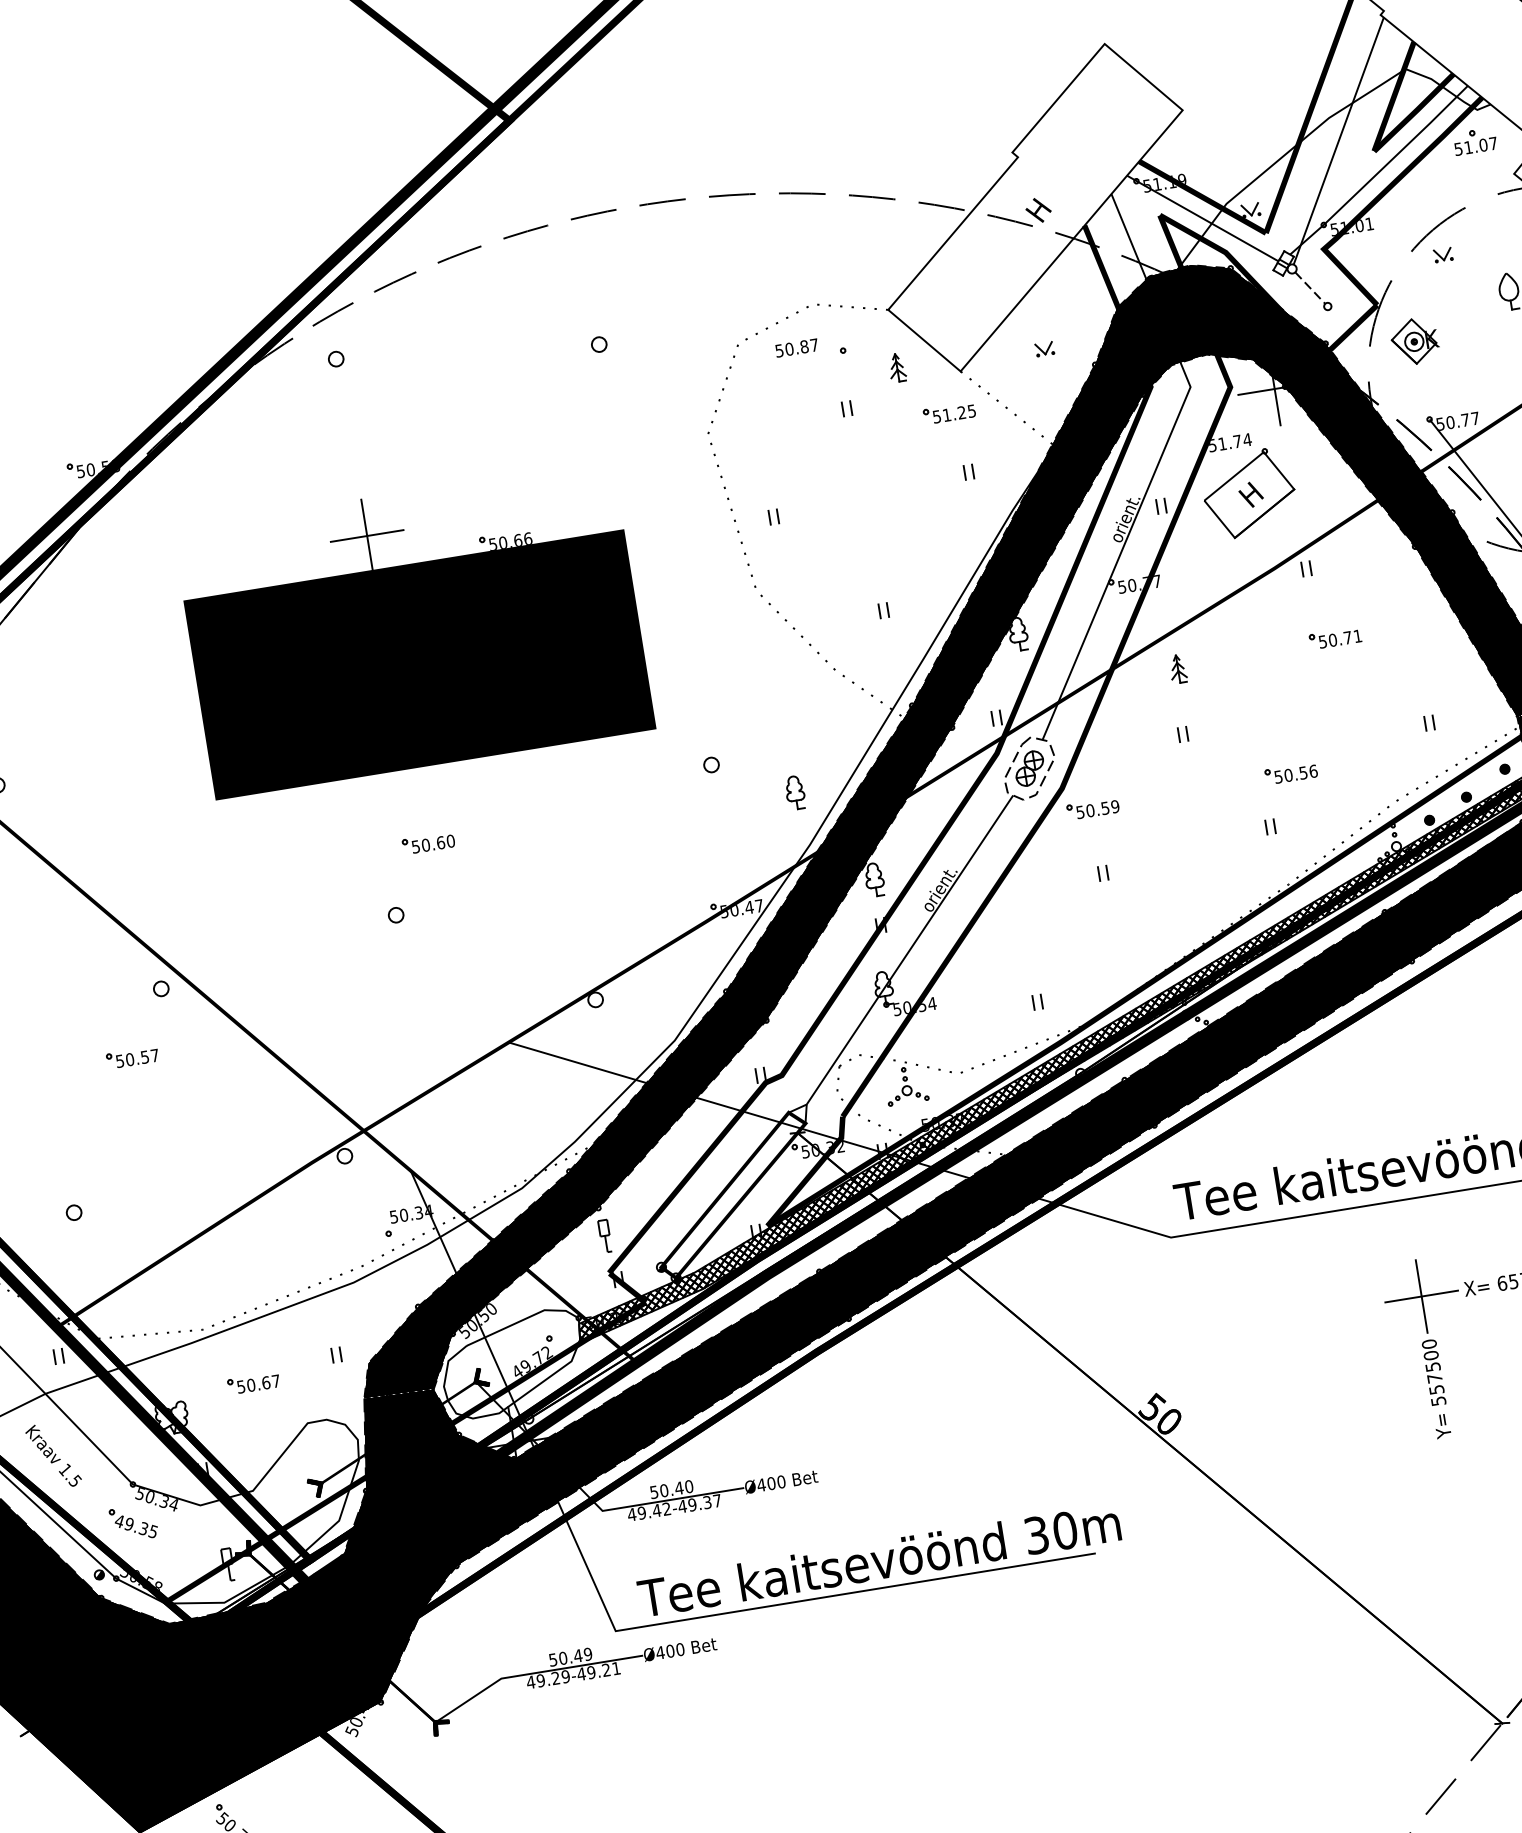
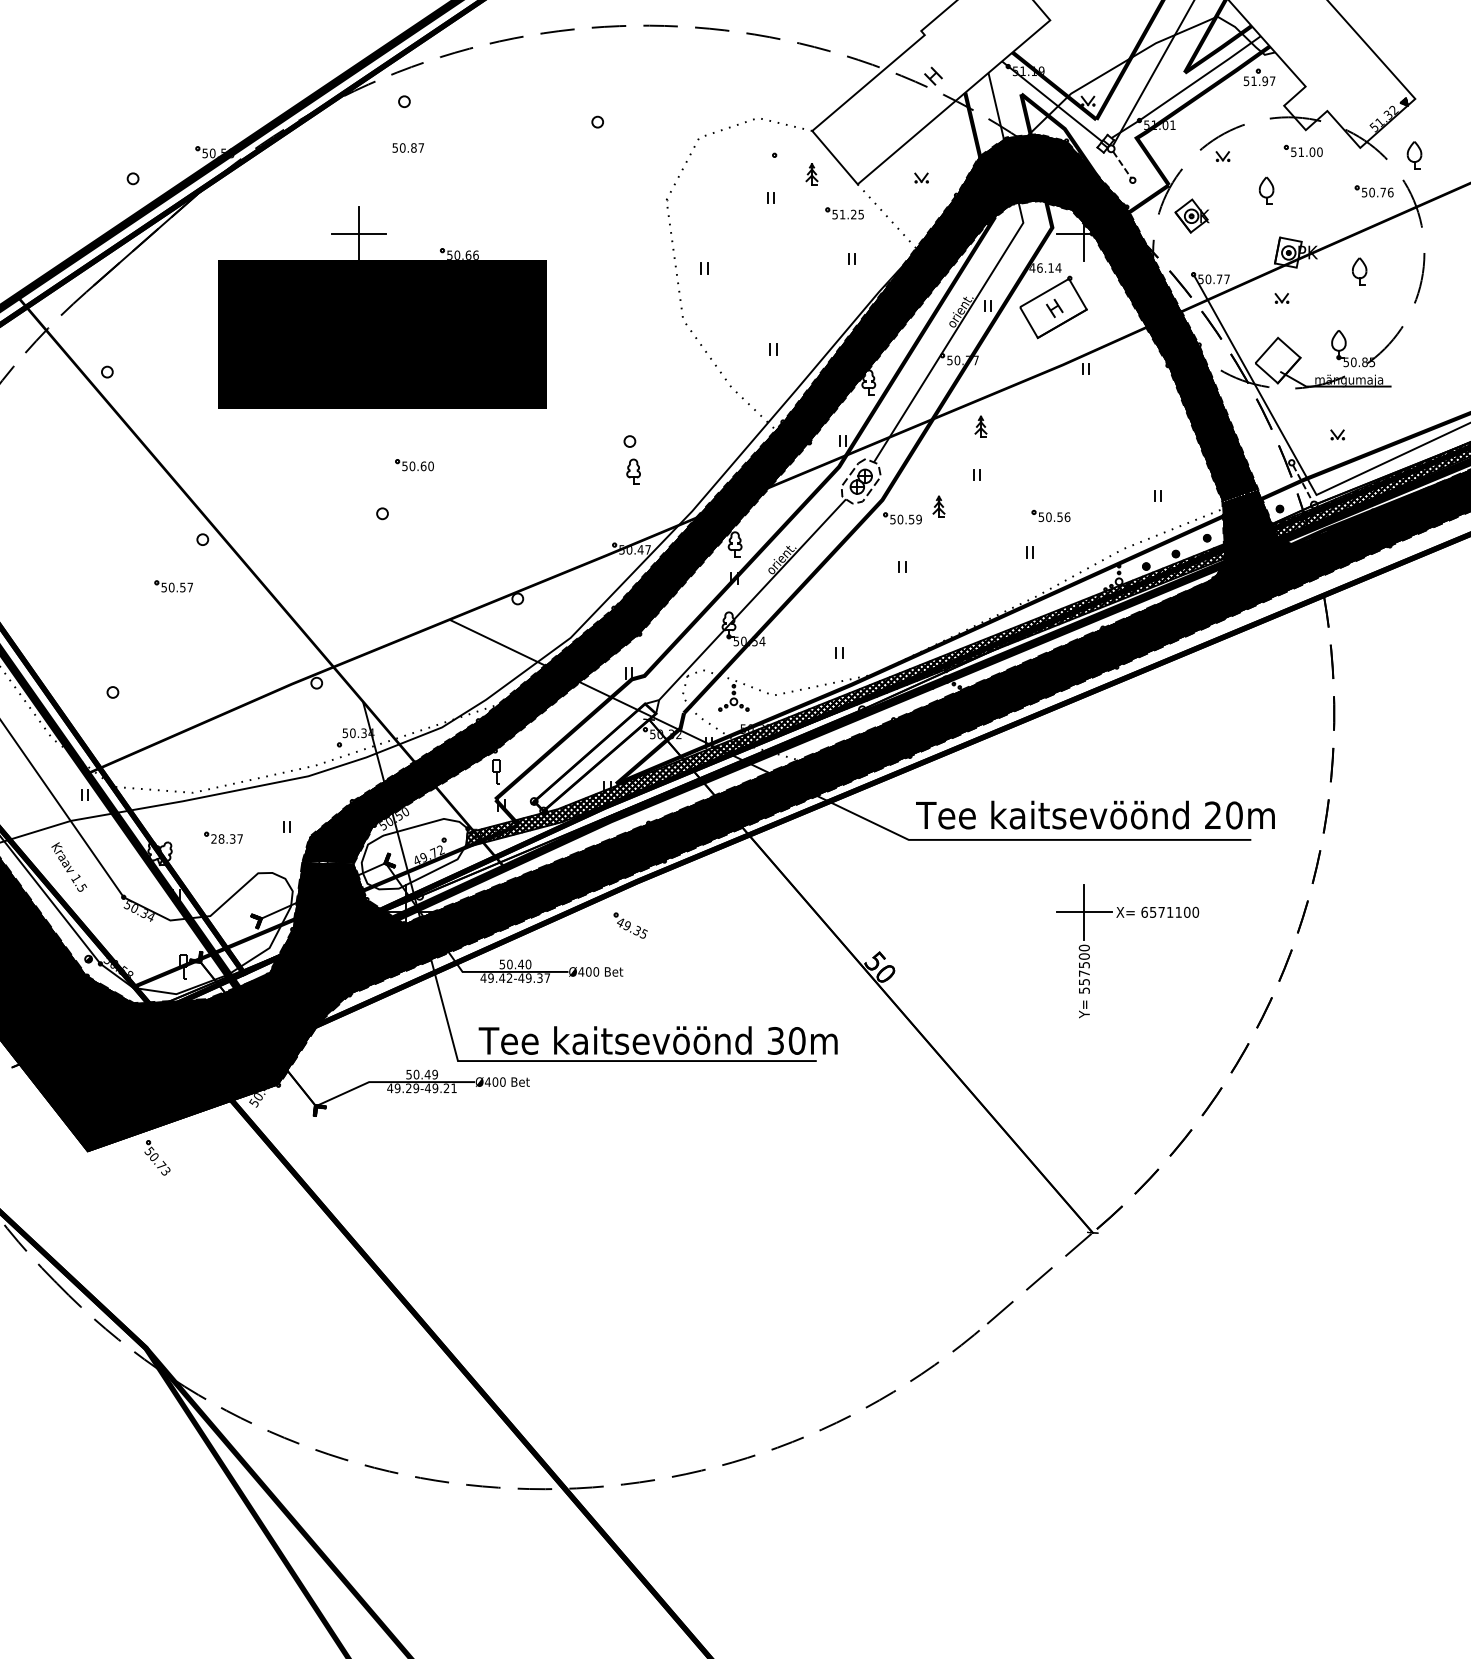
text: (1482, 145) -> (1264, 81), 51.07 -> 51.97
text: (795, 347) -> (407, 147), moved
text: (1224, 442) -> (1041, 267), 51.74 -> 46.14
part: (414, 629) -> (382, 307), moved
part: (1334, 637) -> (1098, 422), removed
part: (1138, 785) -> (938, 506), added
part: (795, 792) -> (633, 471), moved
text: (253, 1384) -> (223, 838), 50.67 -> 28.37
part: (133, 1523) -> (630, 925), moved

